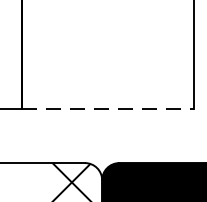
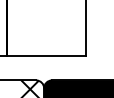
line: (109, 108) -> (47, 55), dashed -> solid

